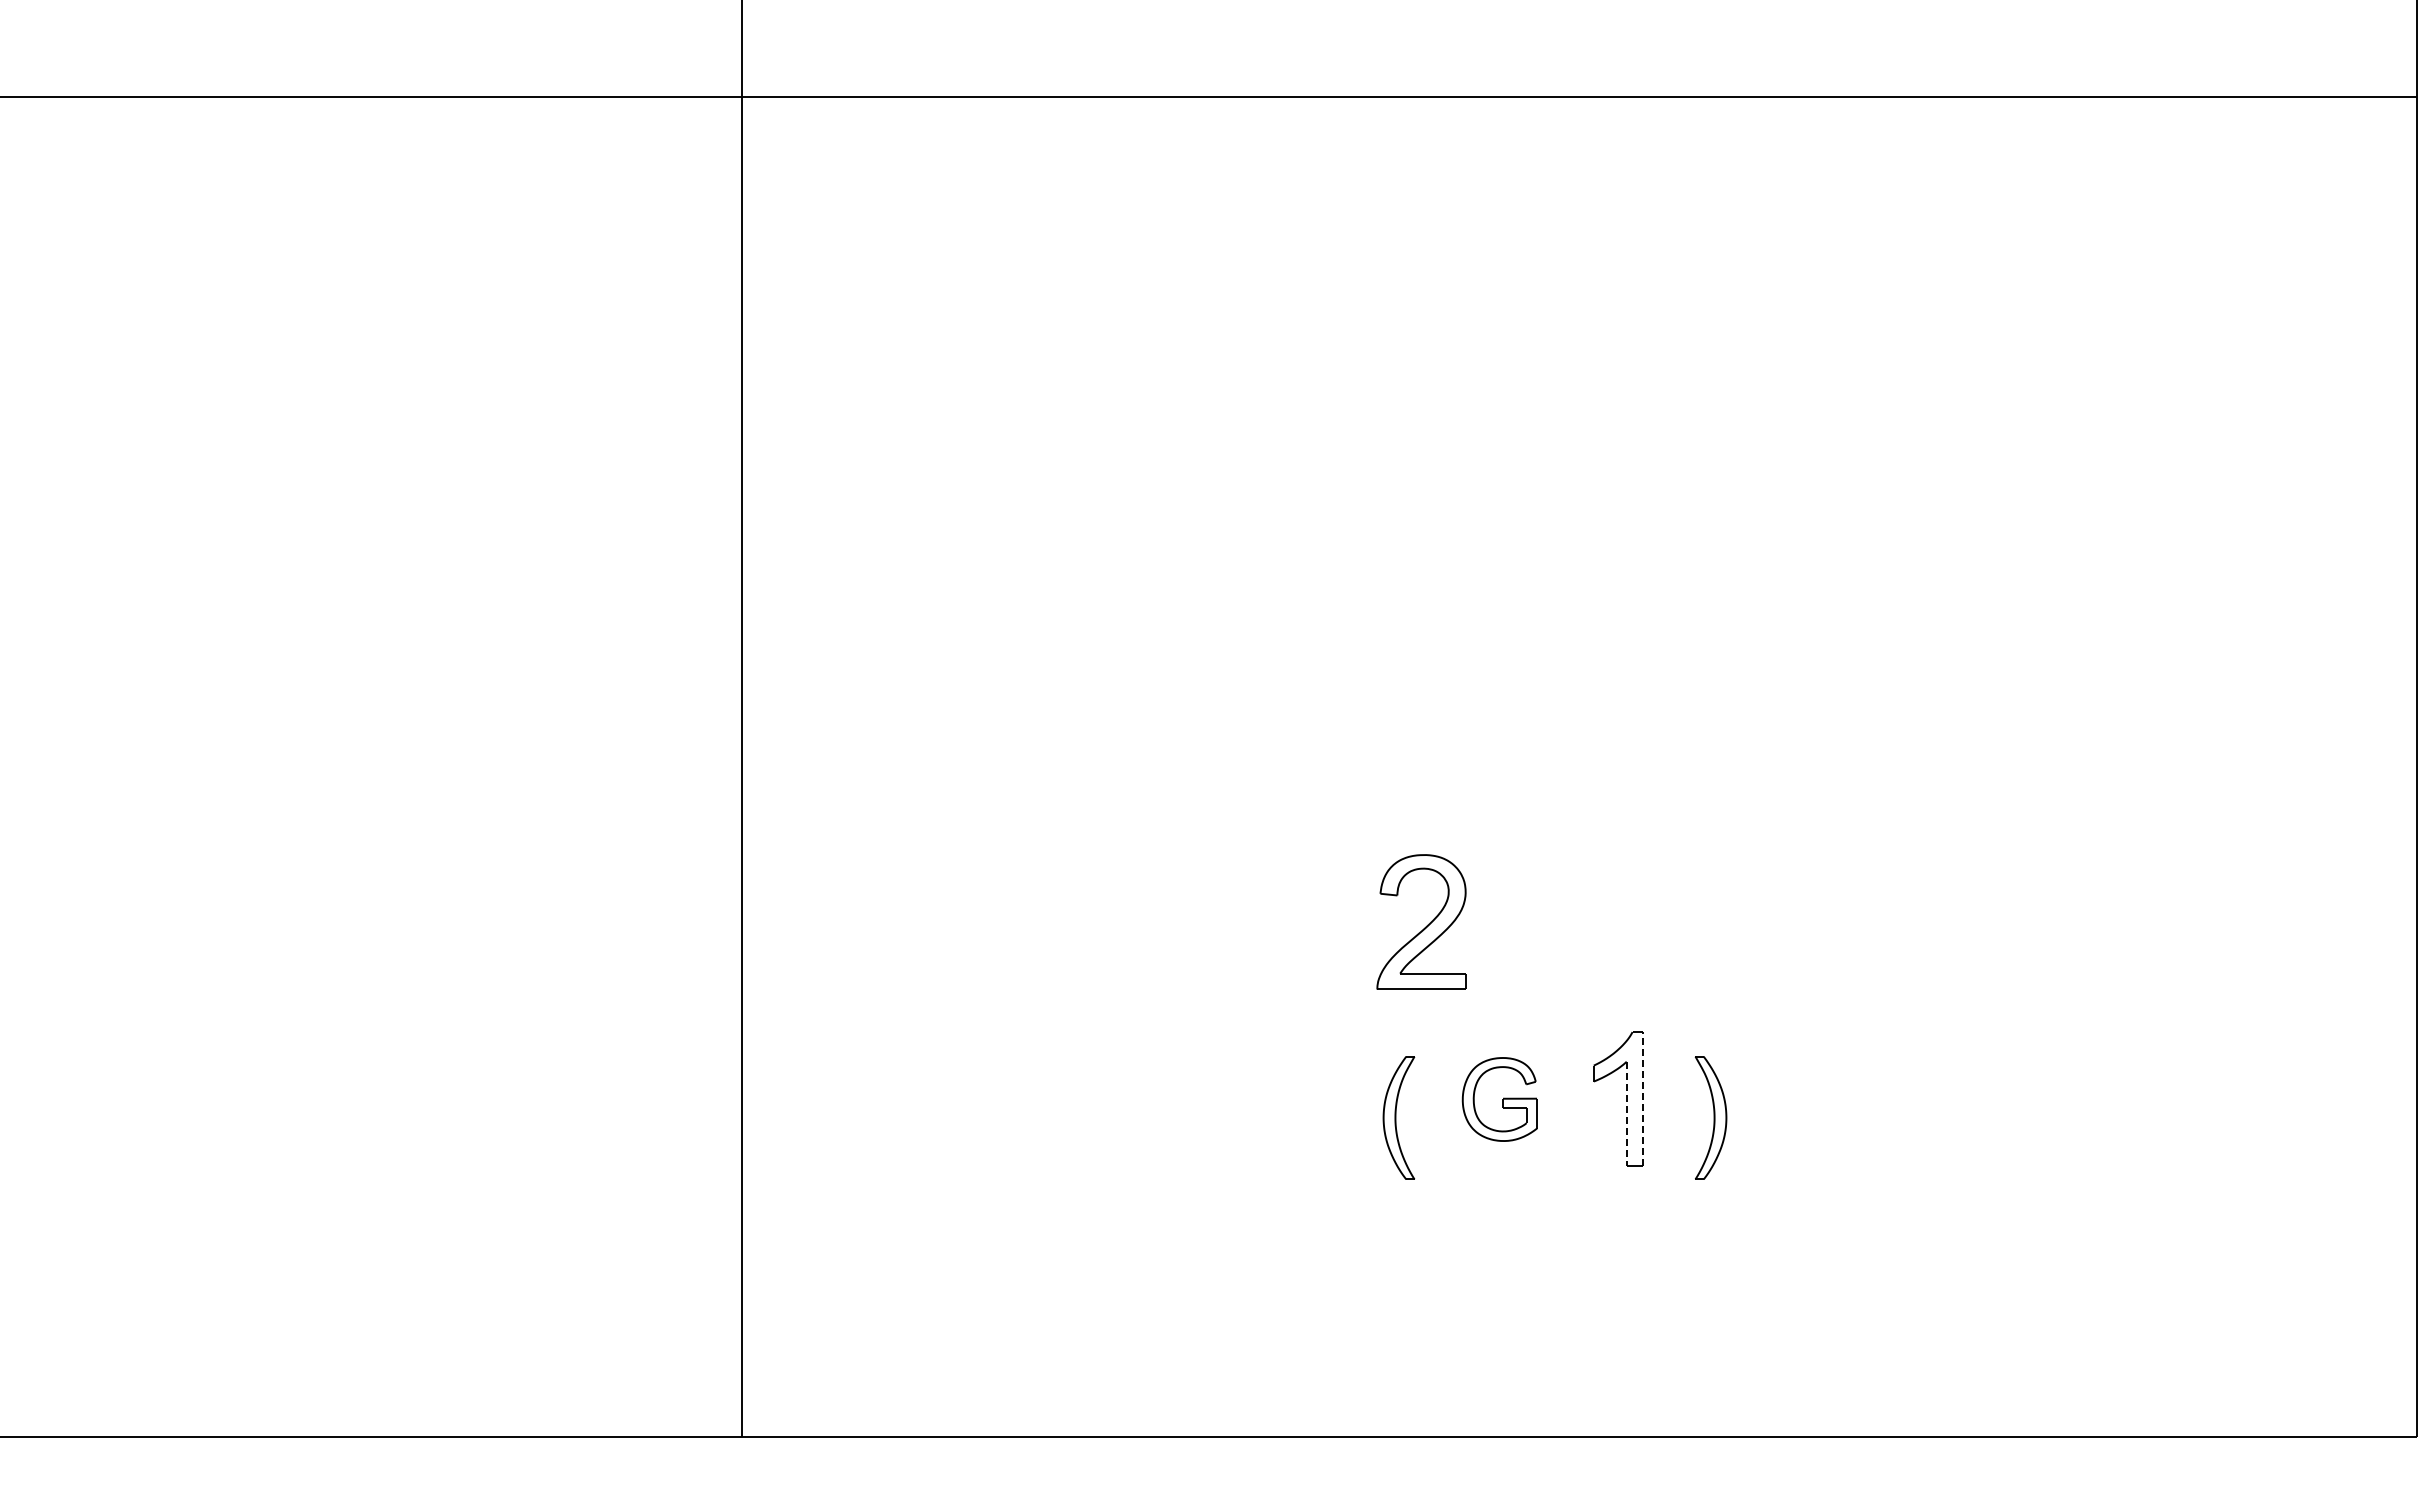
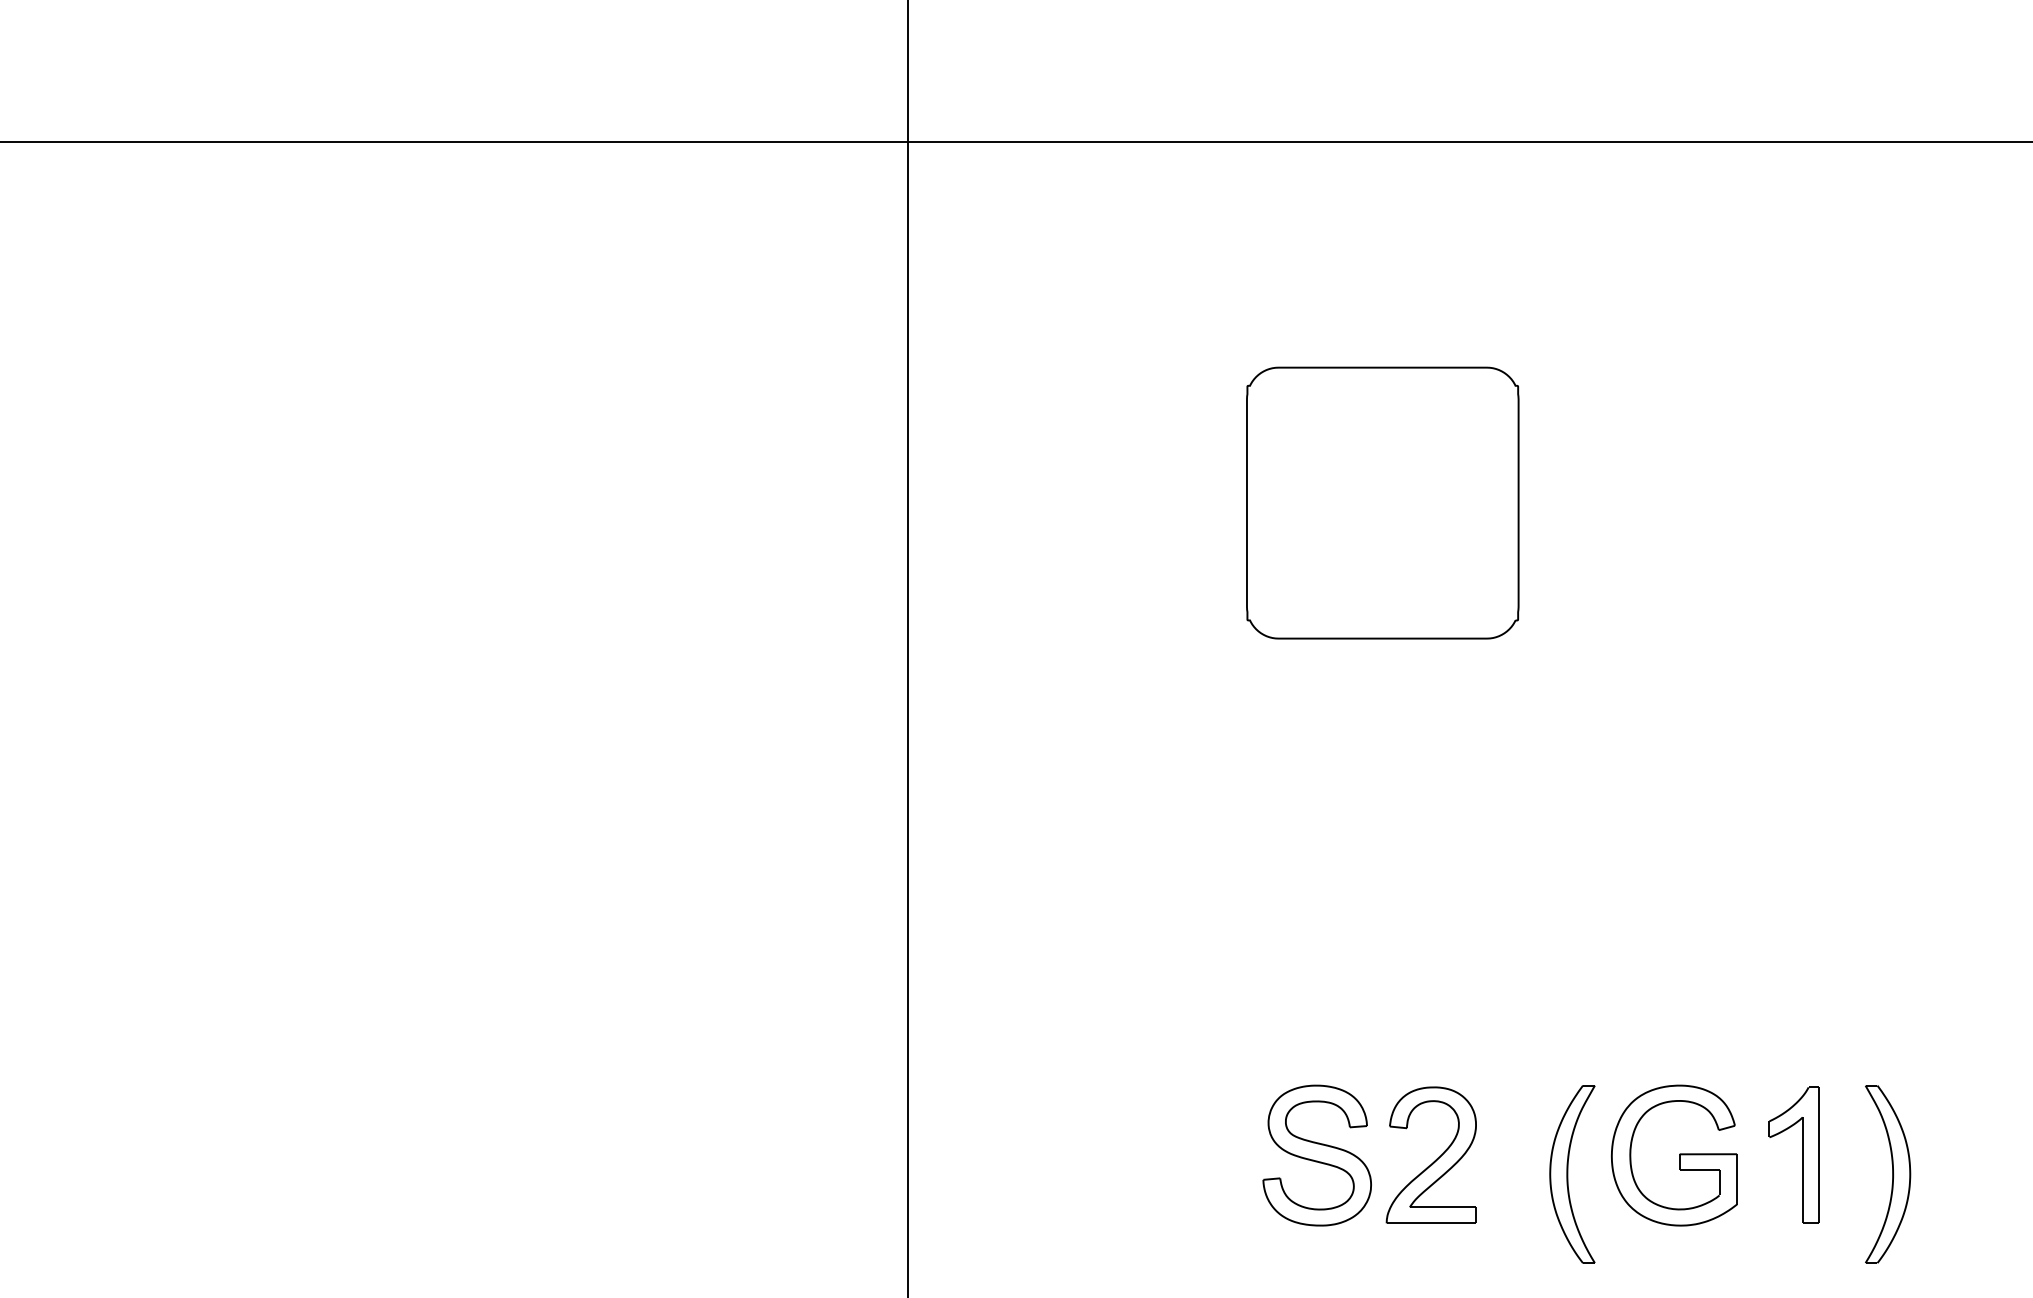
part: (1211, 454) -> (1382, 503), added
part: (1426, 925) -> (1436, 1158), moved
line: (1643, 1098) -> (1819, 1154), dashed -> solid
part: (1146, 1099) -> (1317, 1155), added
part: (1499, 1099) -> (1674, 1155), size x1.67
line: (1626, 1114) -> (1802, 1170), dashed -> solid
part: (1398, 1117) -> (1571, 1173), size x1.43
part: (1710, 1117) -> (1887, 1173), size x1.43

